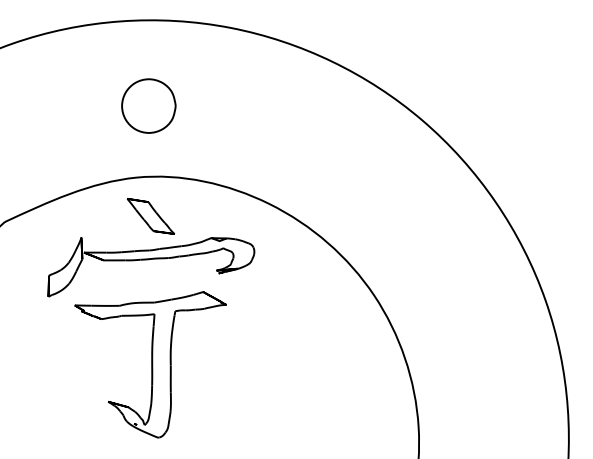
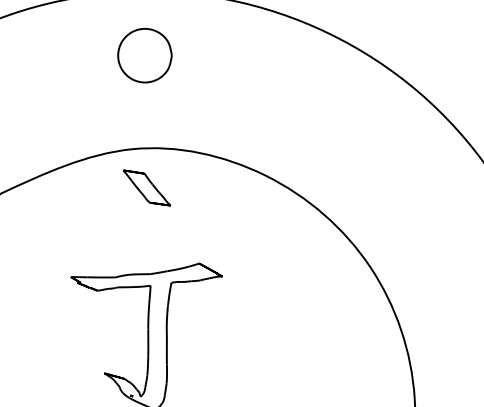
part: (148, 105) -> (144, 55), moved
part: (148, 260) -> (144, 232), removed

